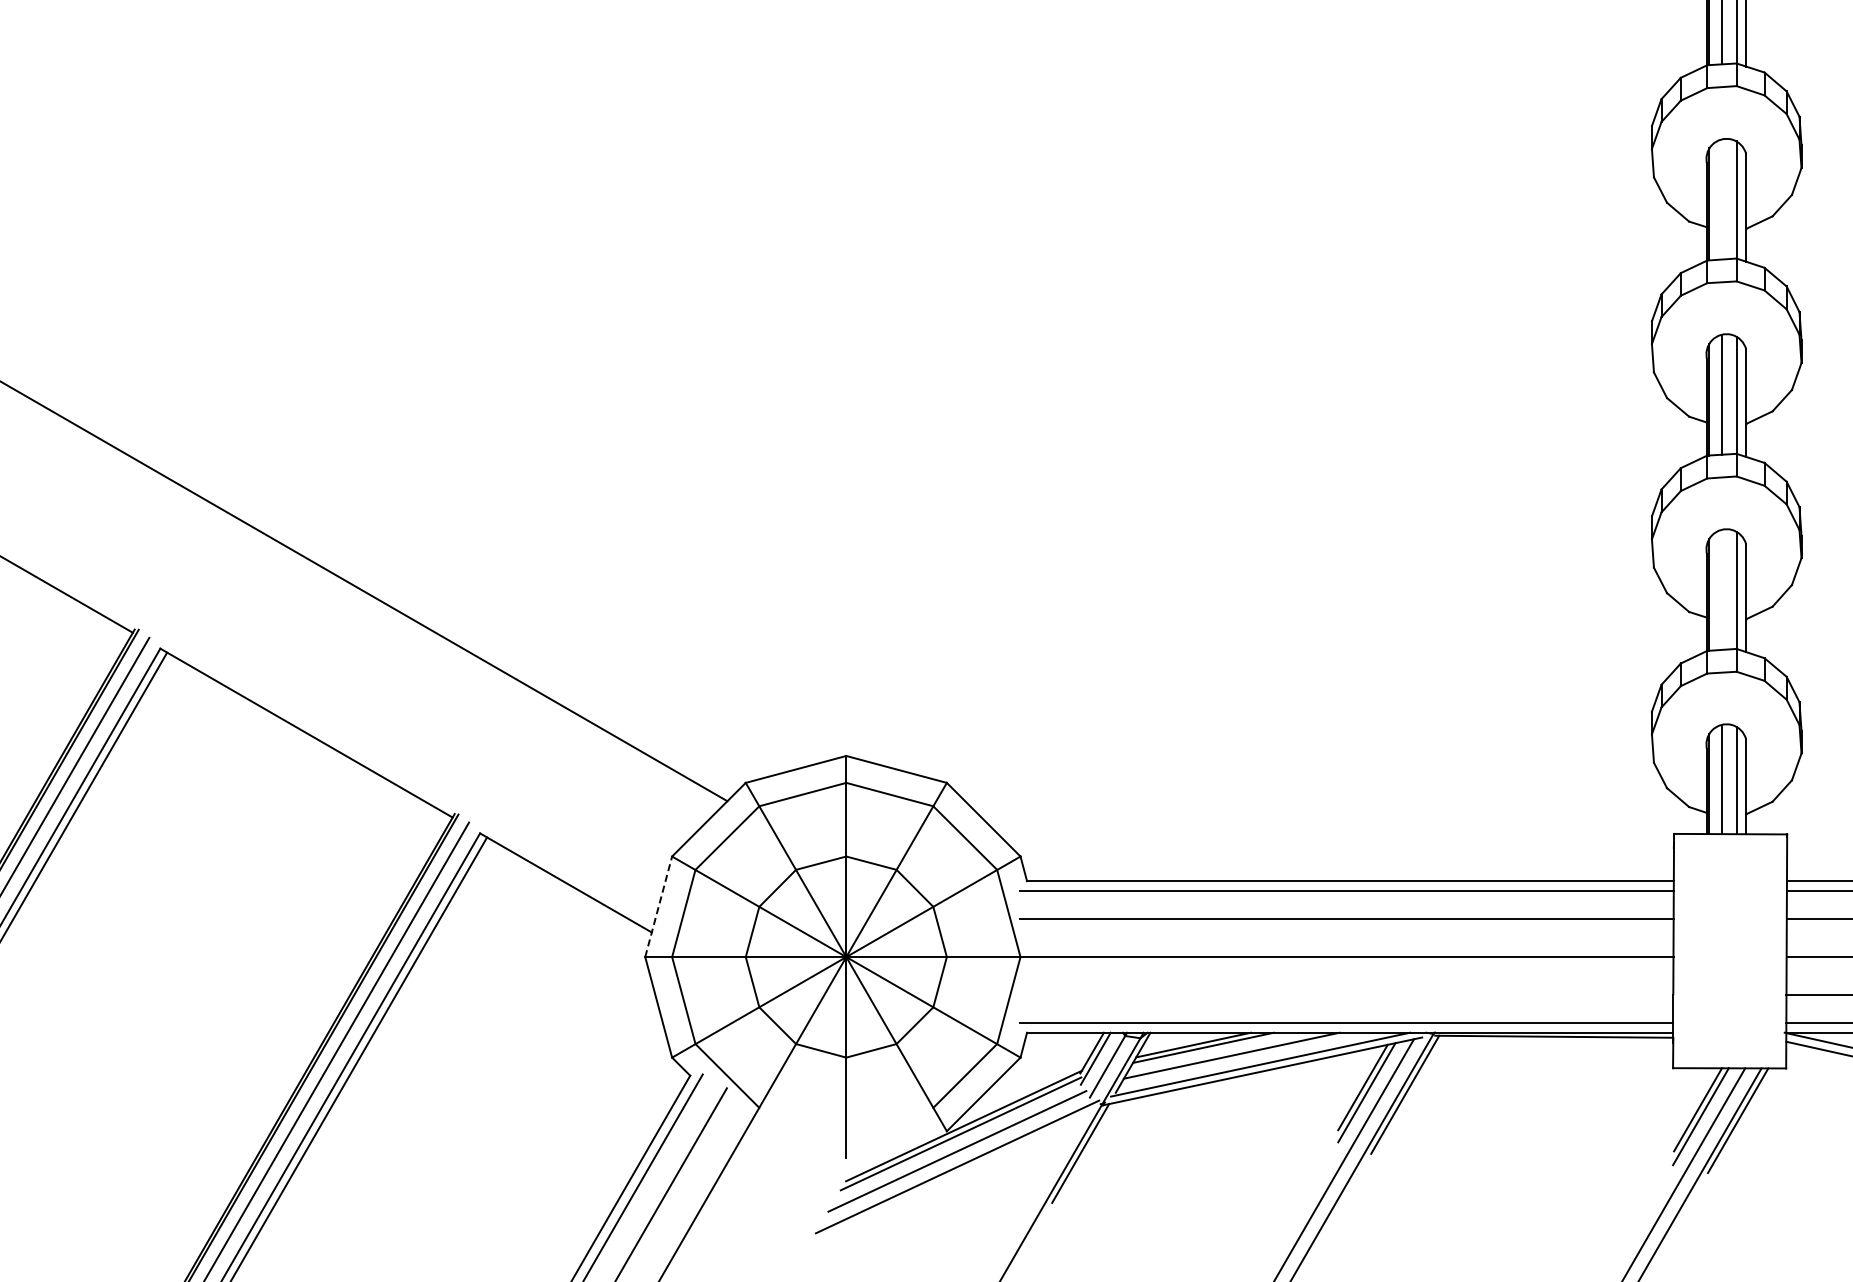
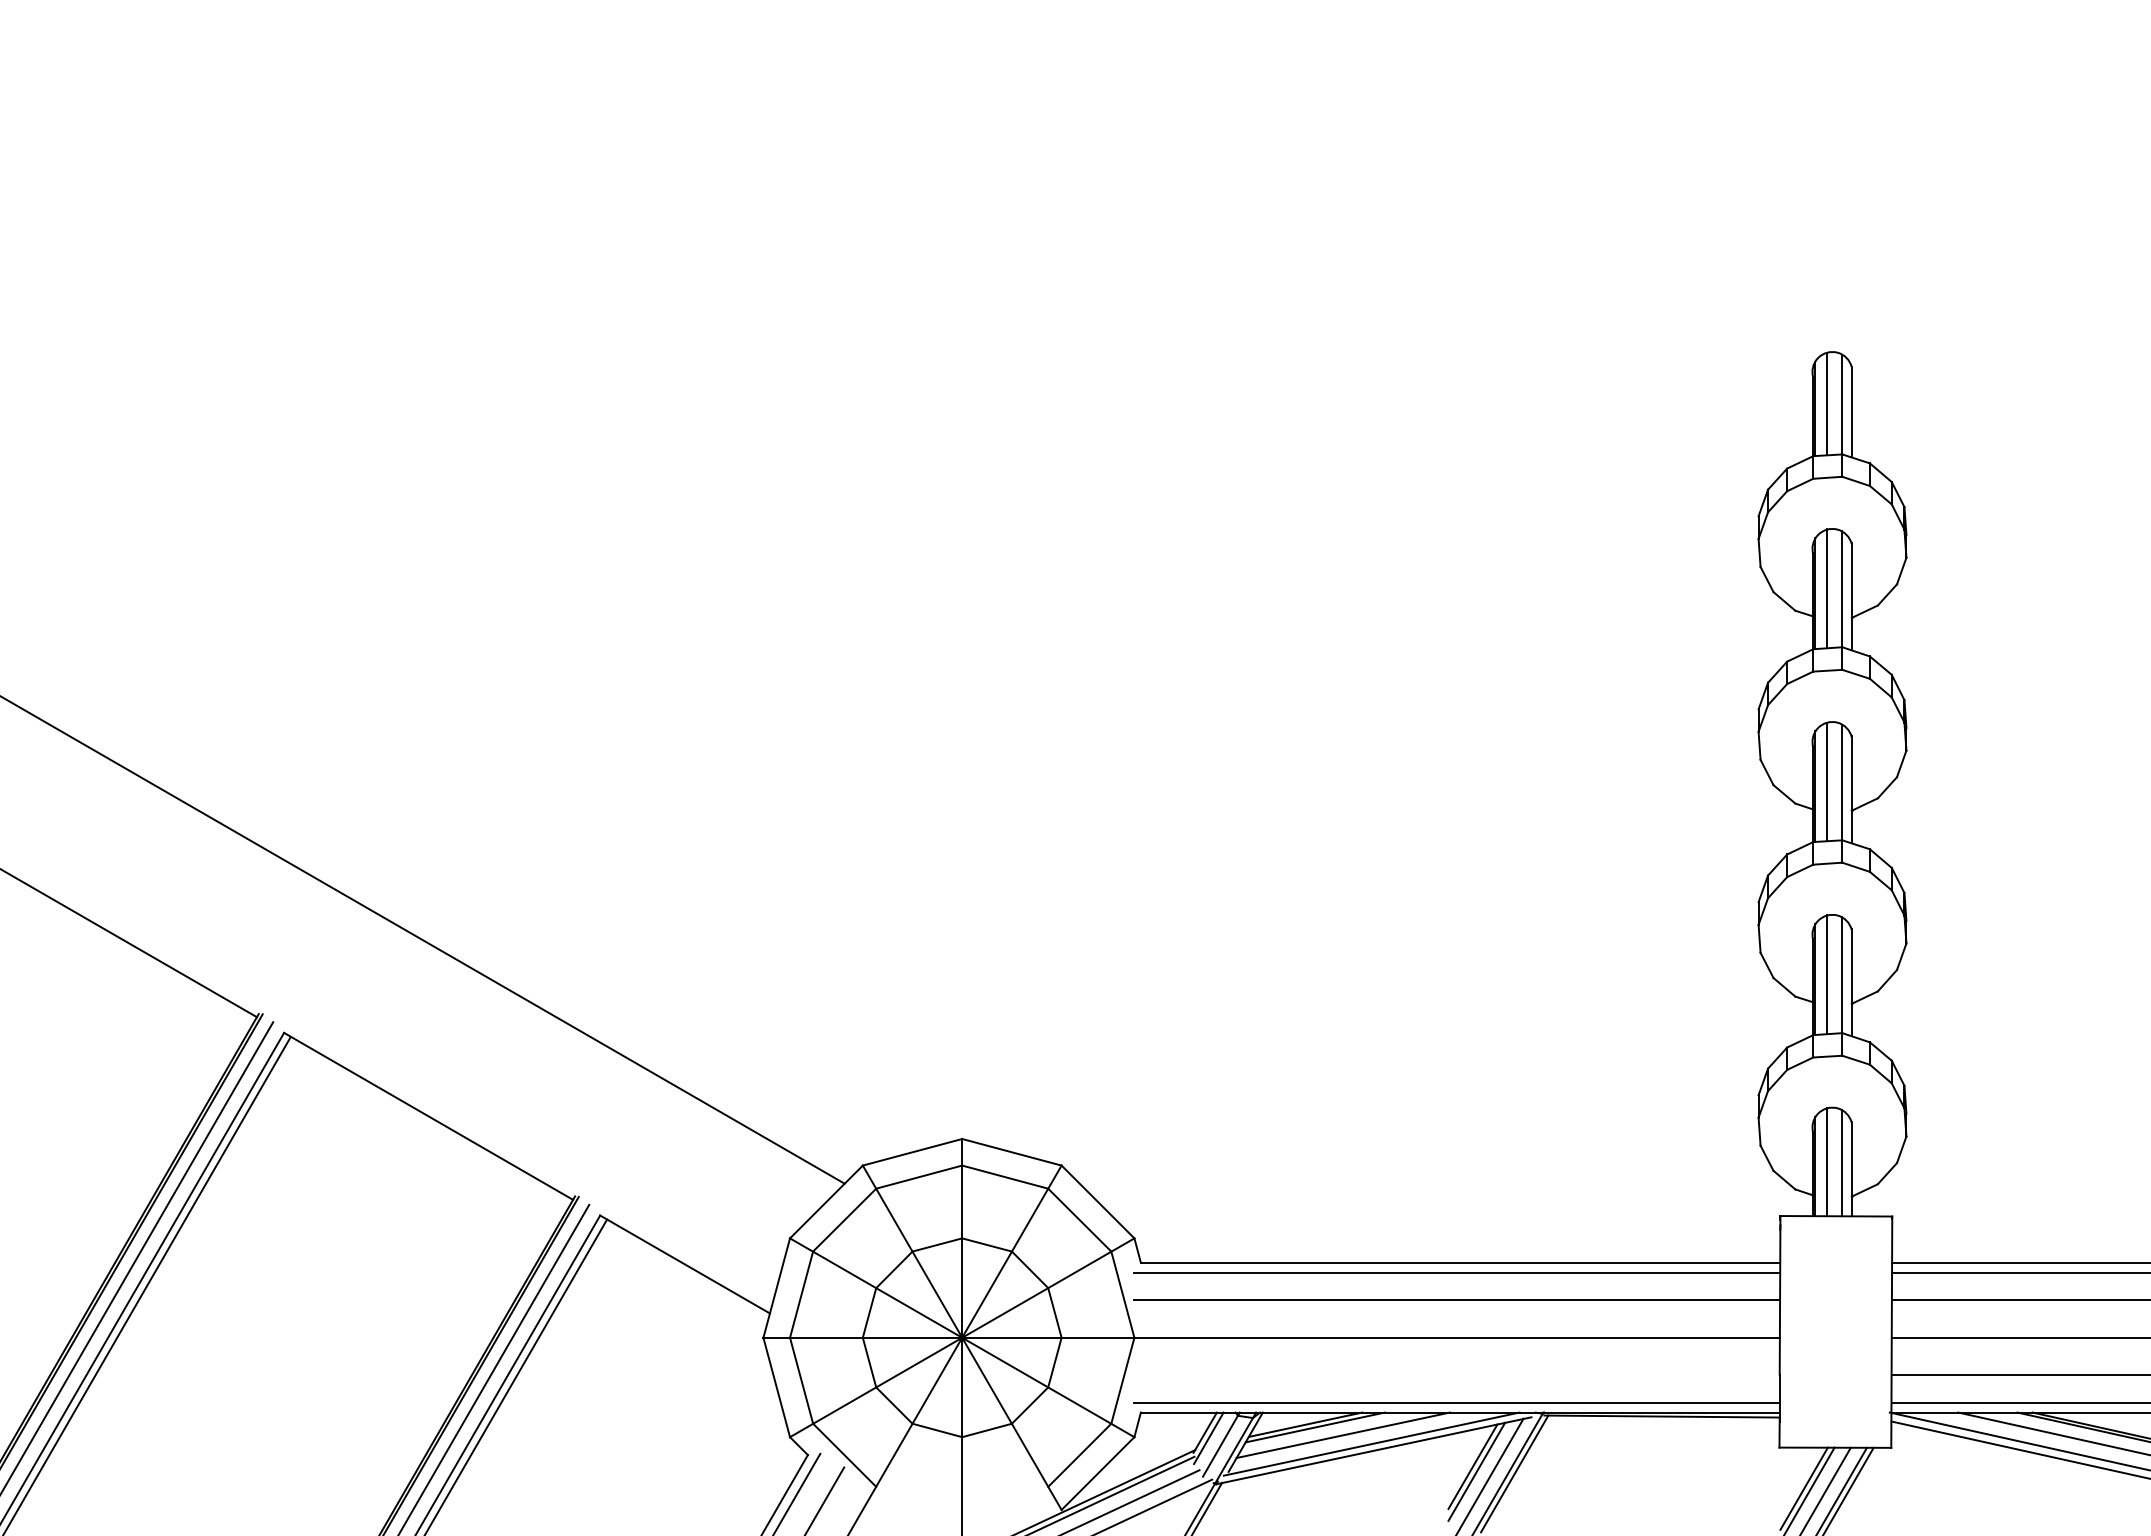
line: (1721, 199) -> (1827, 588), added
line: (1721, 589) -> (1827, 974), added
line: (658, 906) -> (776, 1287), dashed -> solid

